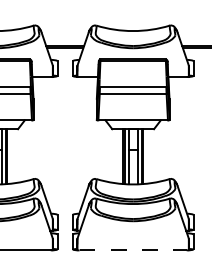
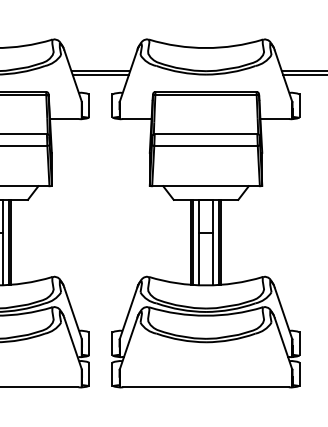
line: (133, 250) -> (206, 387), dashed -> solid

